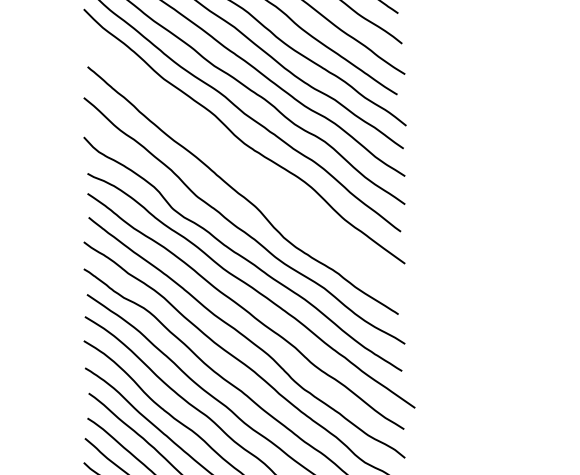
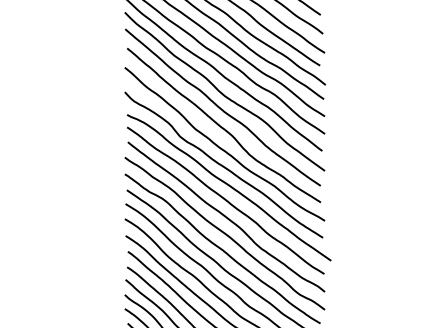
curve: (239, 163) -> (221, 108), added

